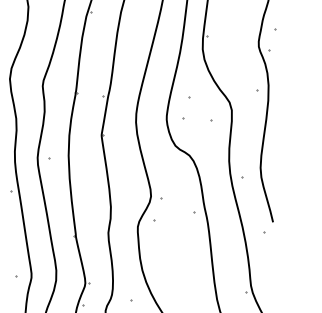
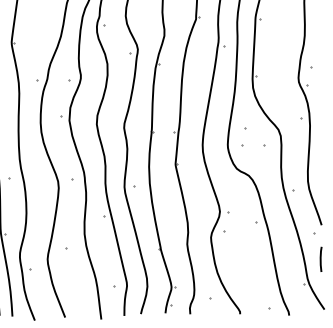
line: (268, 262) -> (320, 258), added

